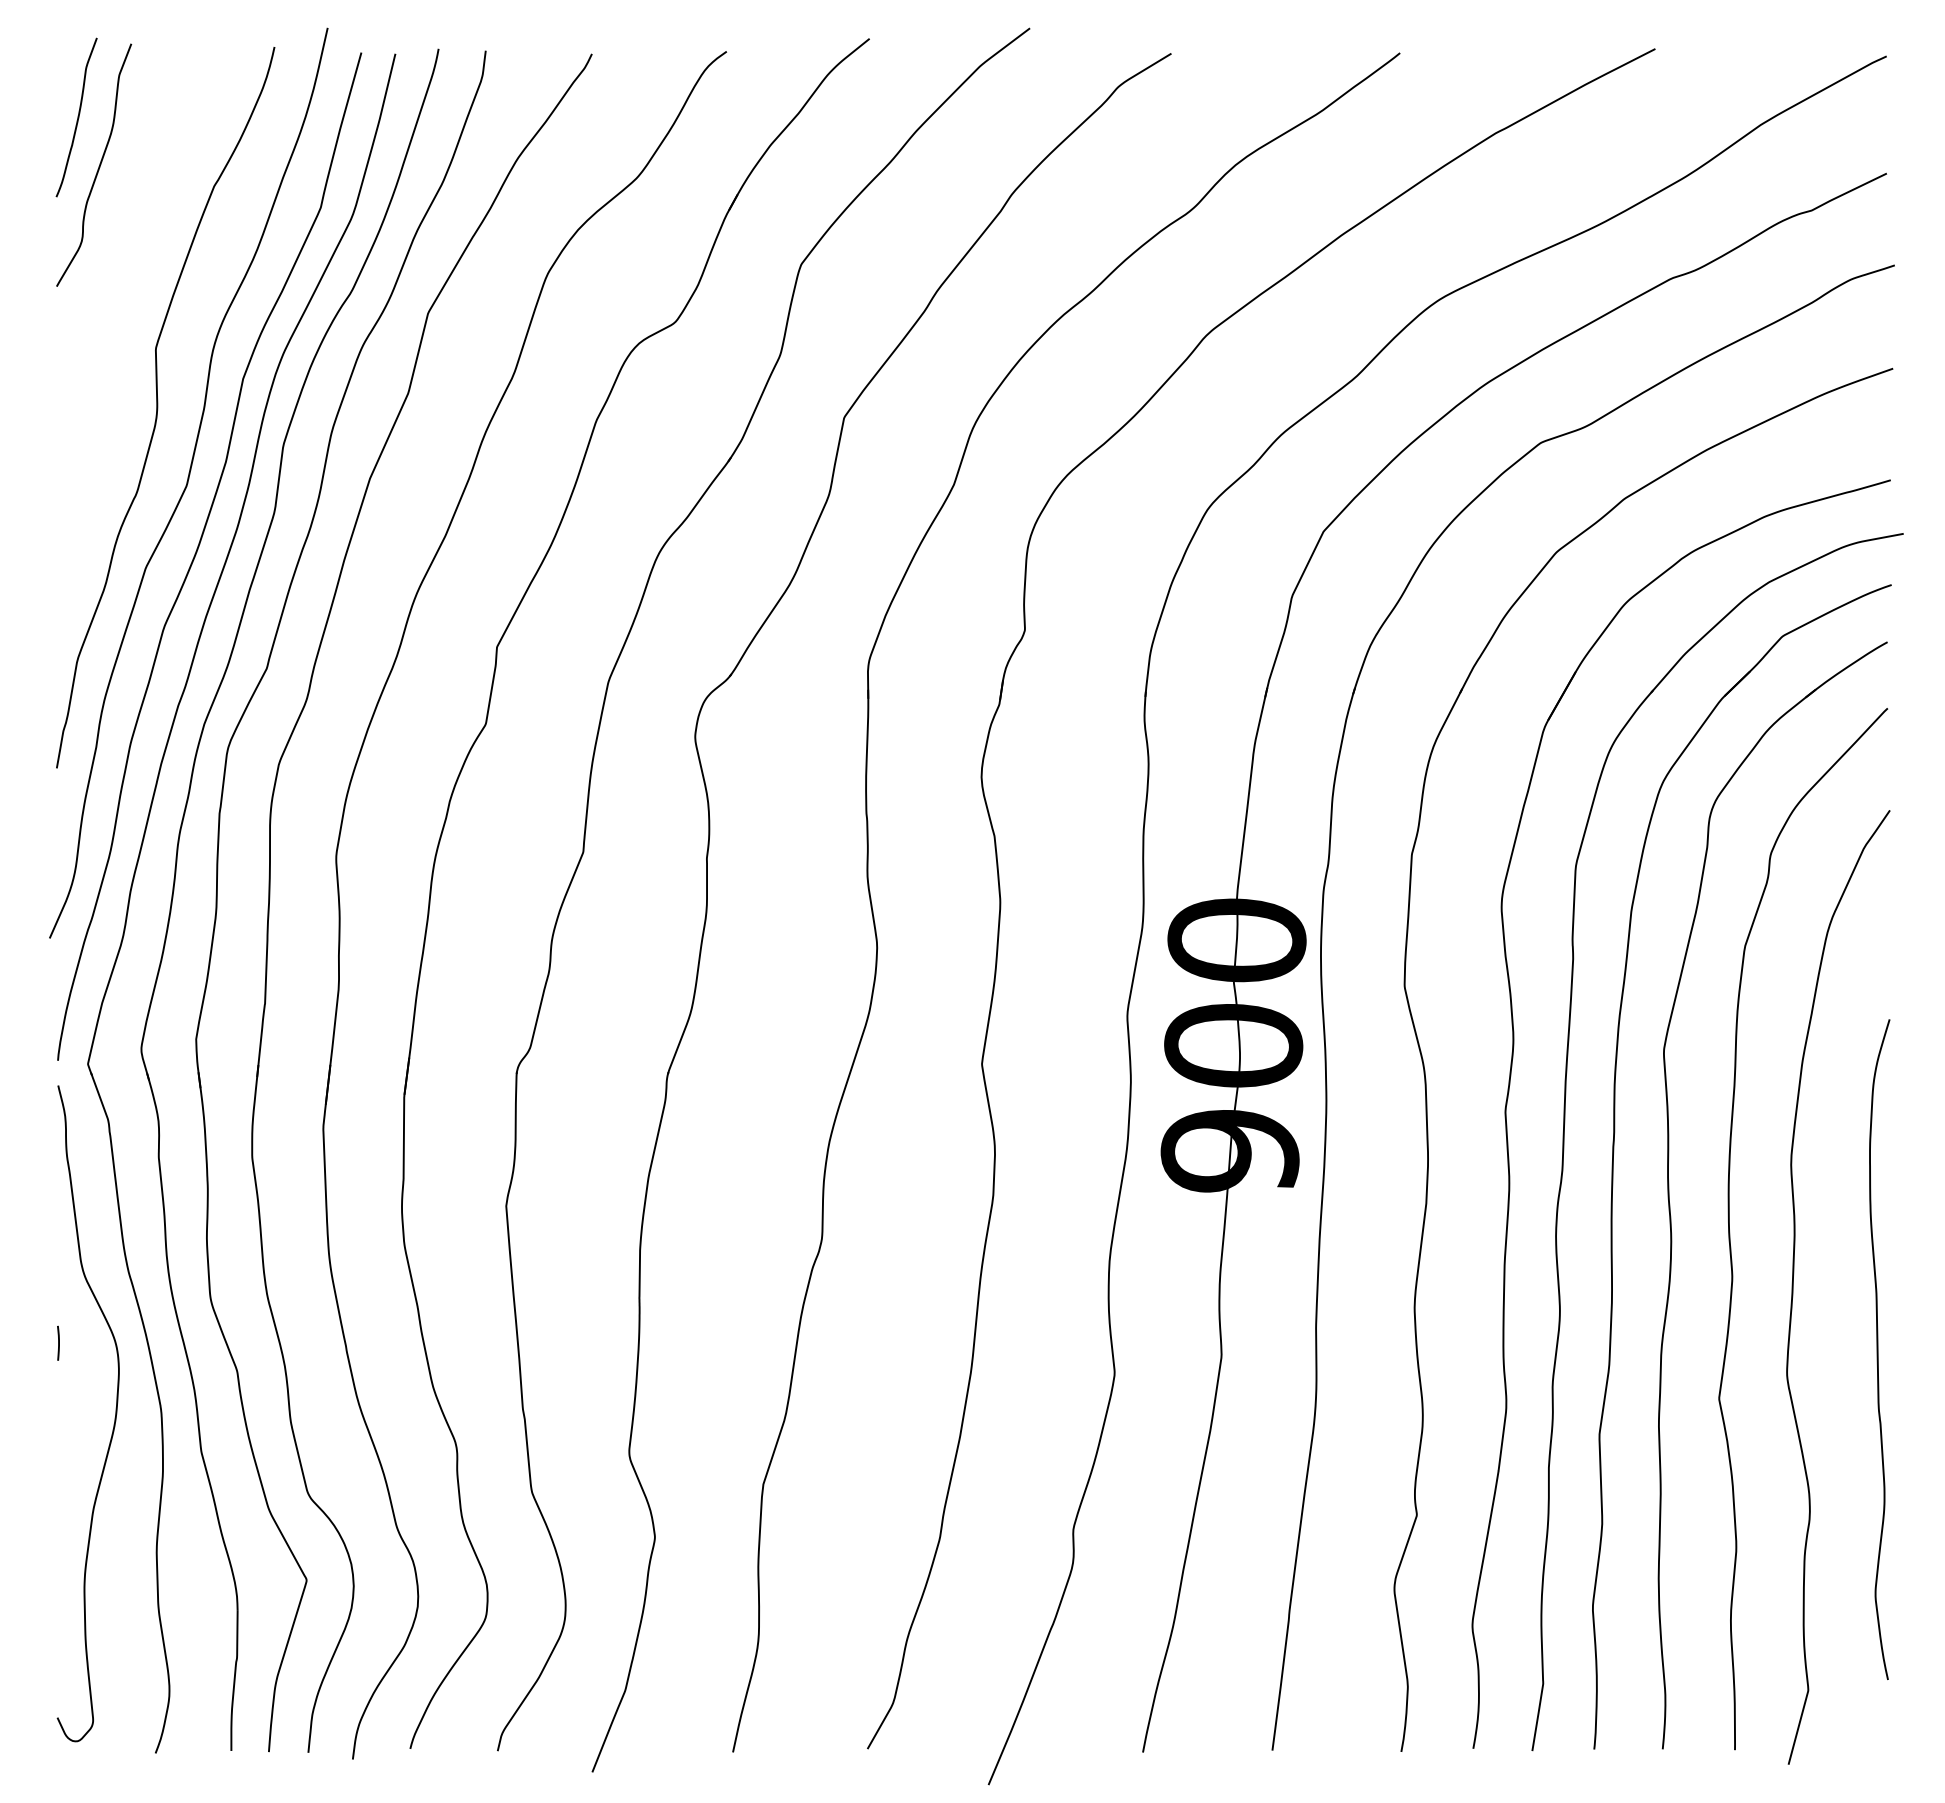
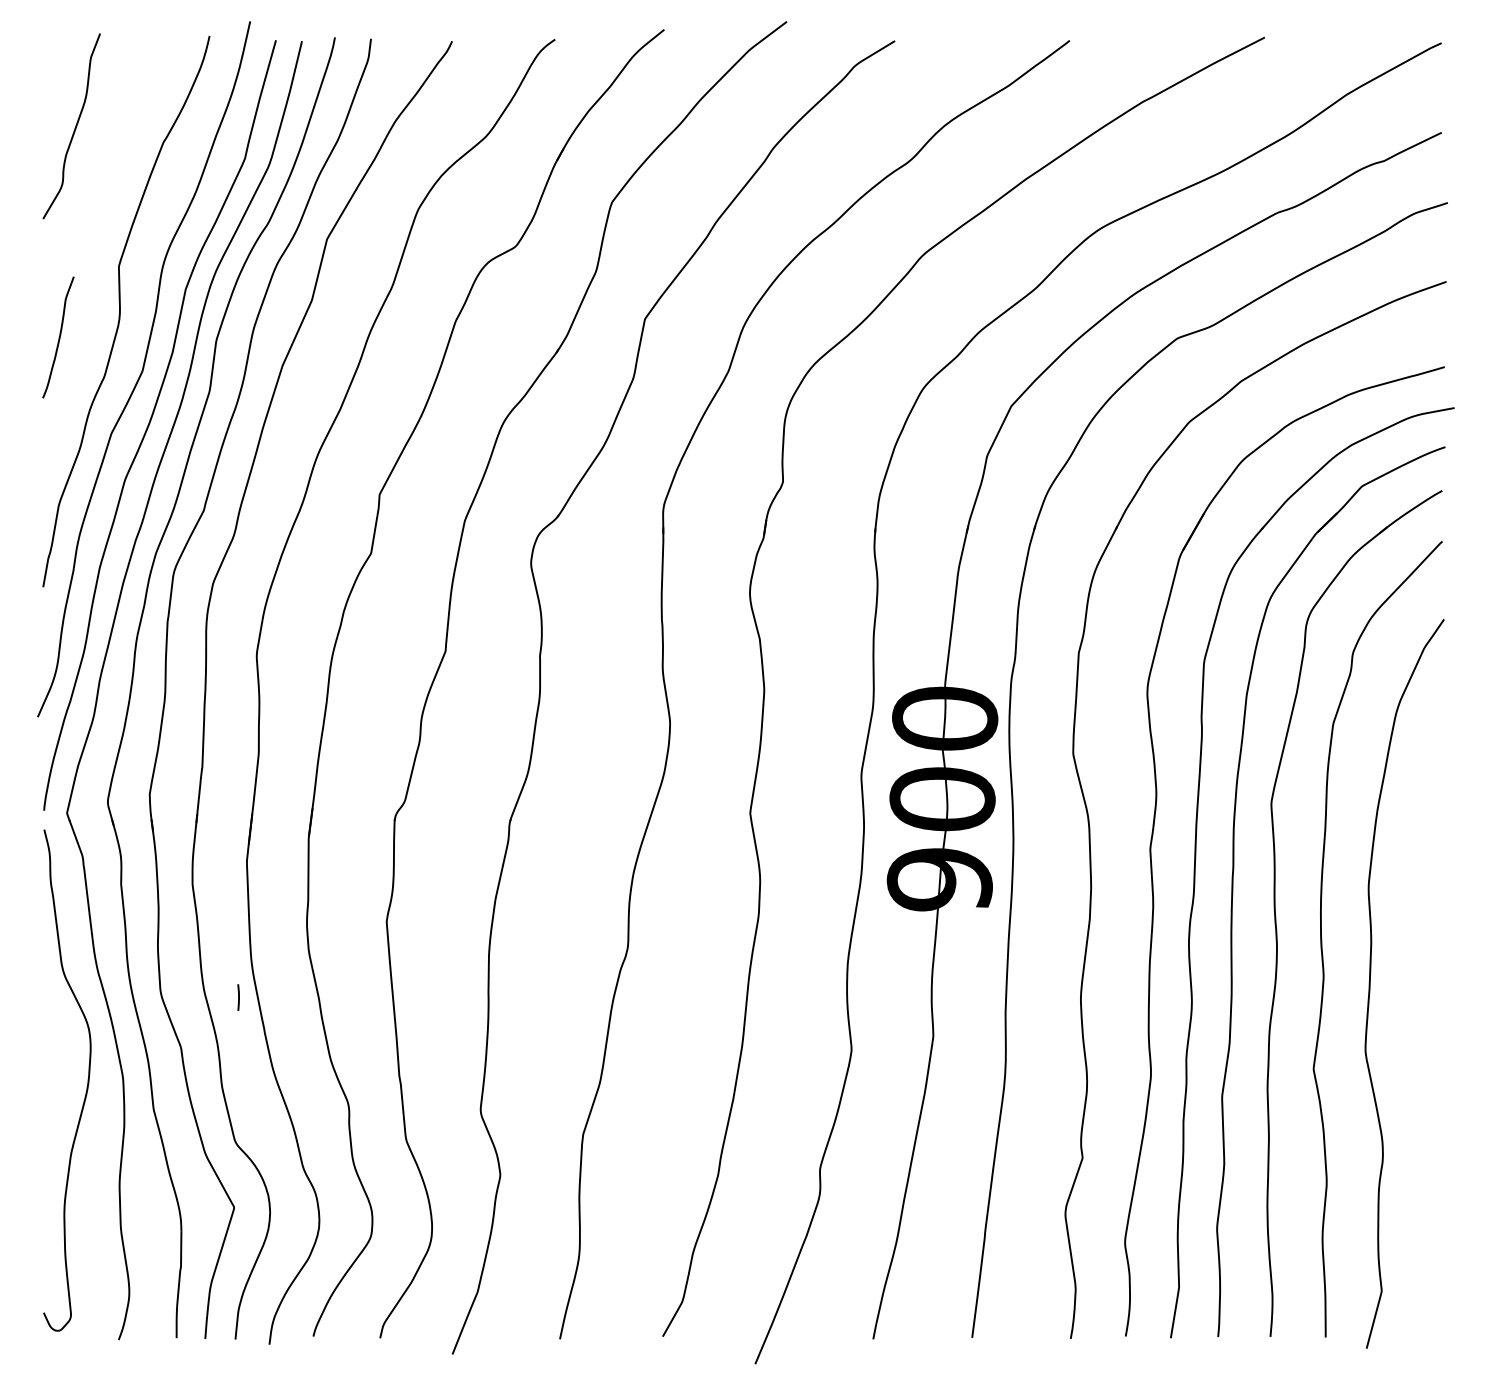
curve: (77, 117) -> (59, 337), moved
line: (58, 1342) -> (238, 996), moved
curve: (1878, 1349) -> (1435, 1031), removed

